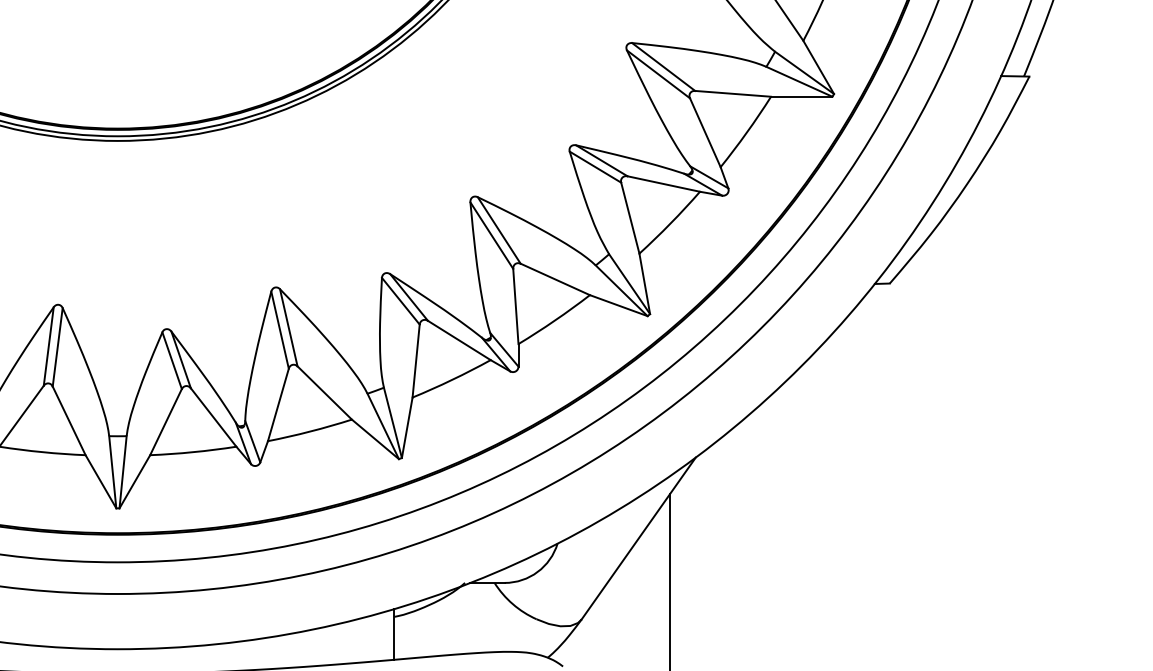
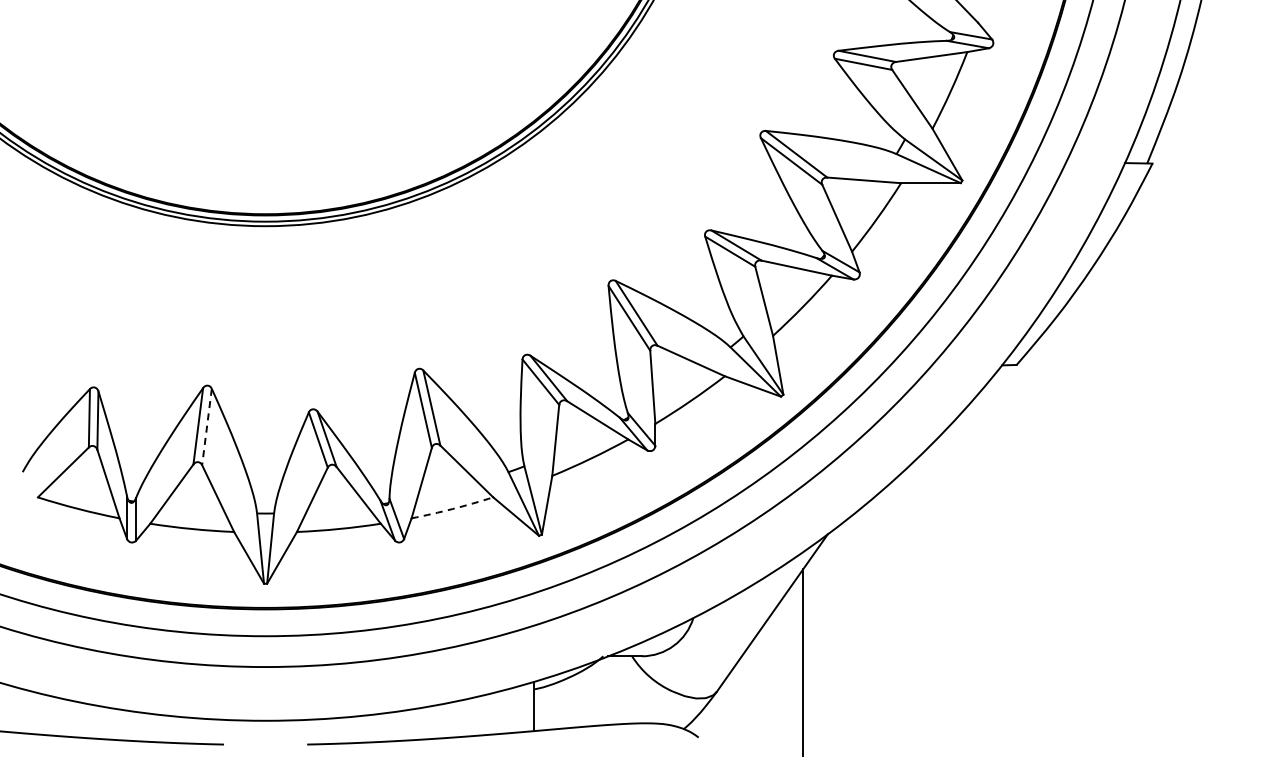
line: (57, 347) -> (206, 427), solid -> dashed
arc: (310, 432) -> (452, 509), solid -> dashed

